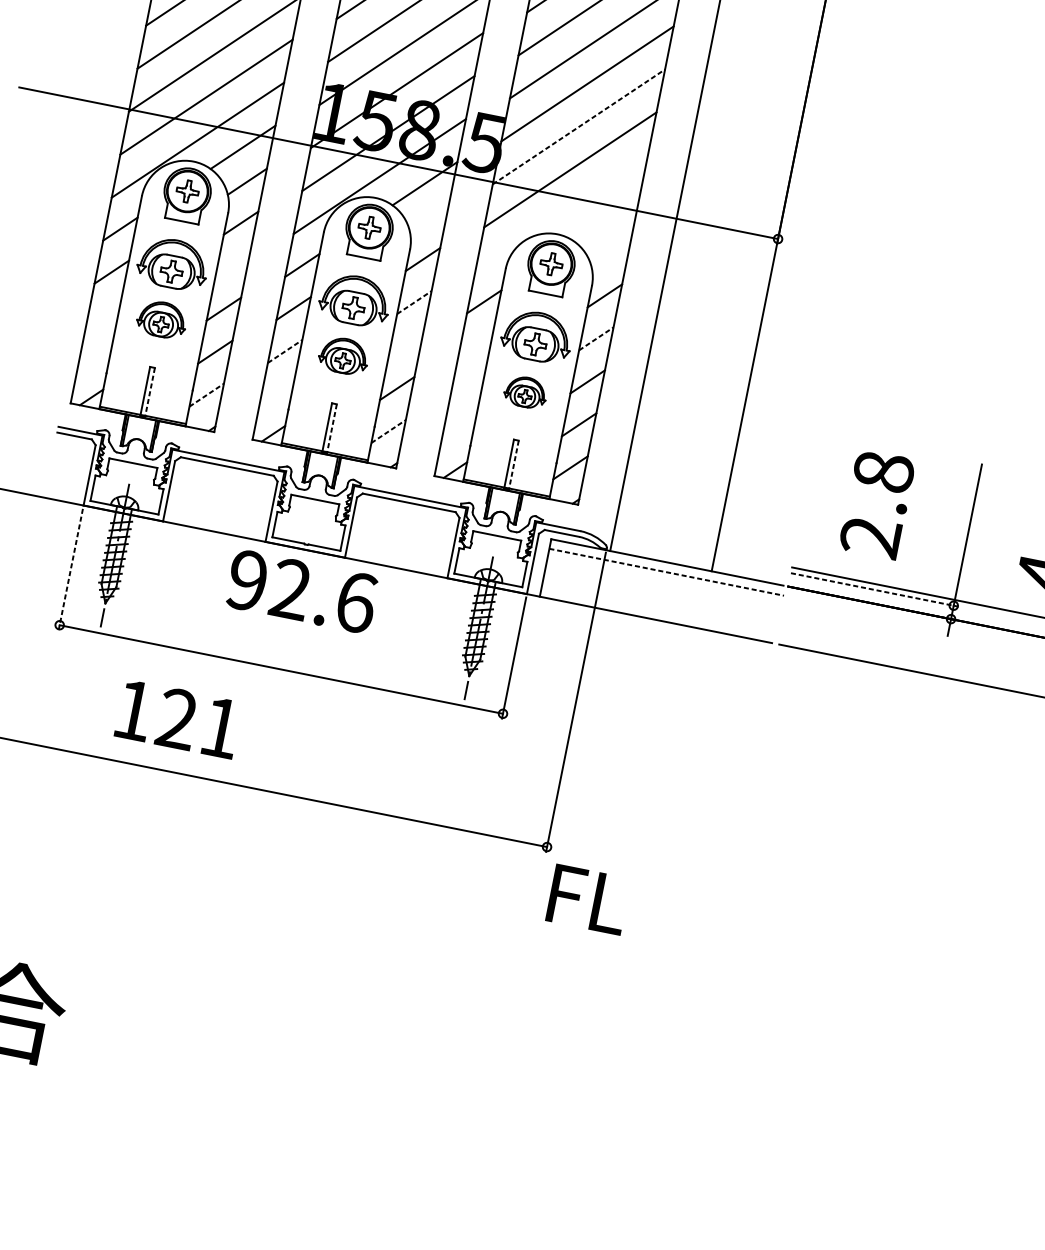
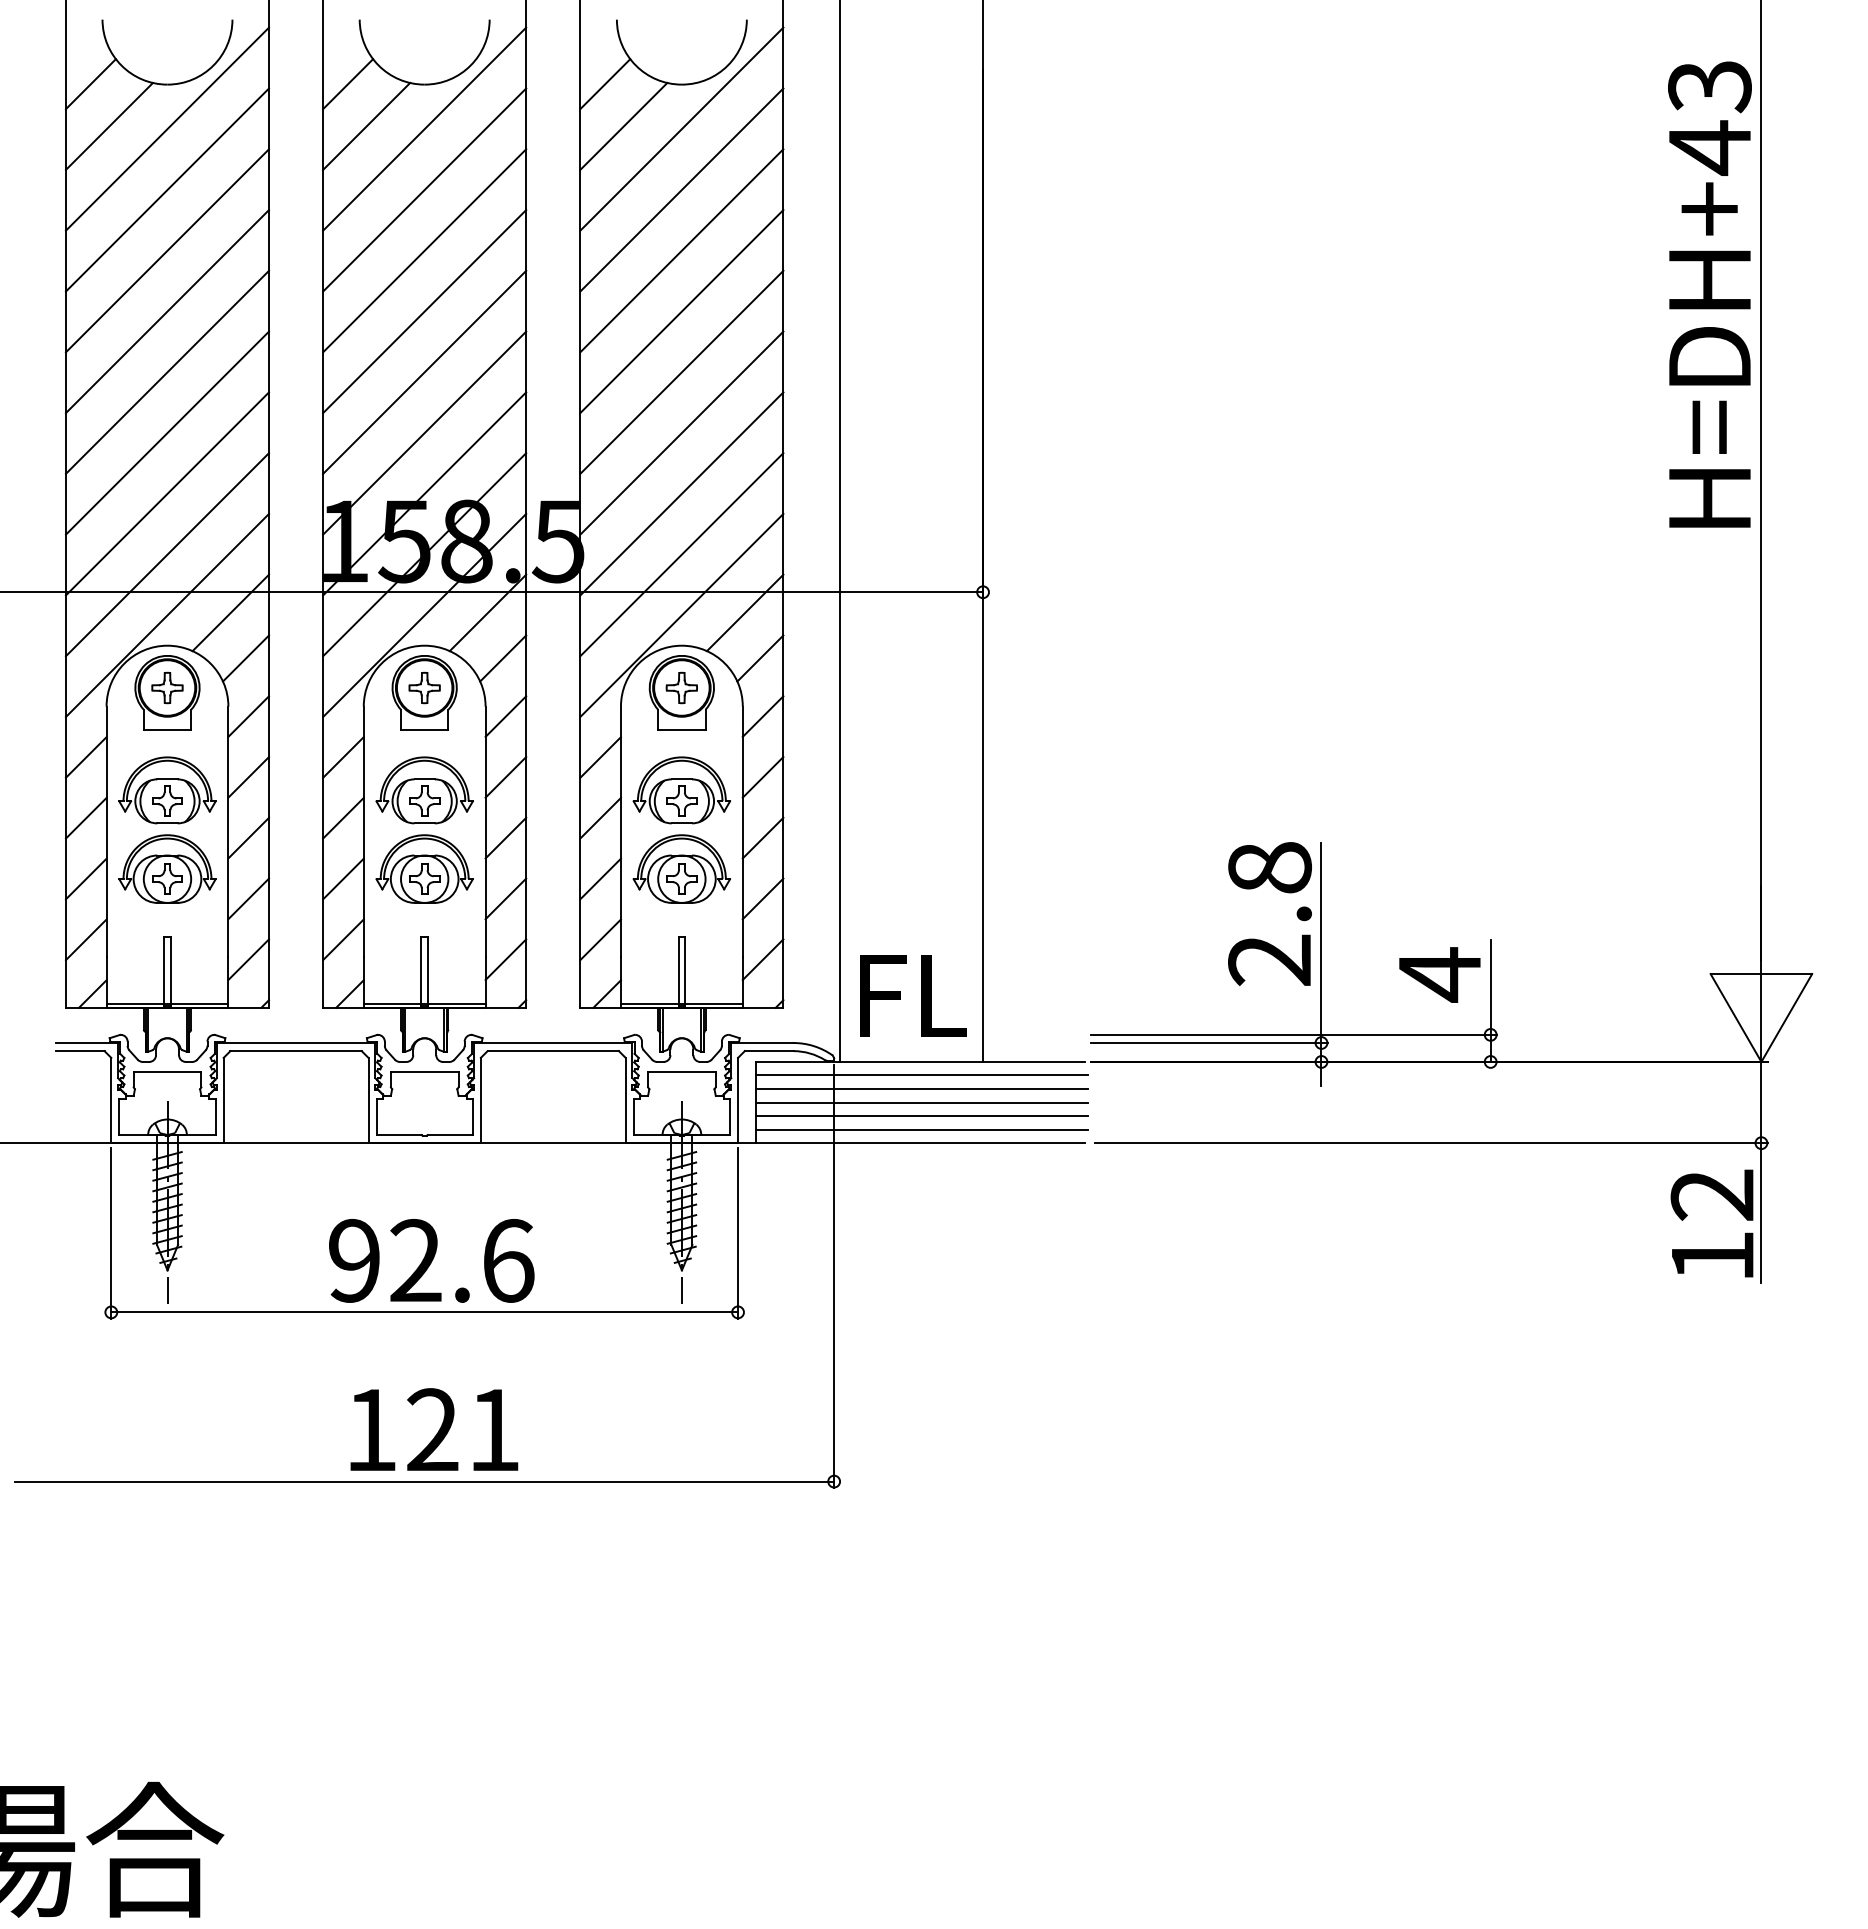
line: (578, 126) -> (681, 493), dashed -> solid
line: (561, 212) -> (681, 614), added
line: (429, 218) -> (503, 658), added
line: (606, 219) -> (744, 612), added
line: (611, 254) -> (760, 658), added
line: (232, 266) -> (248, 777), added
line: (414, 302) -> (505, 777), dashed -> solid
line: (102, 314) -> (85, 878), added
part: (162, 319) -> (167, 868), size x1.43
line: (596, 339) -> (763, 777), dashed -> solid
line: (475, 344) -> (600, 817), added
line: (405, 345) -> (505, 837), added
line: (285, 351) -> (343, 879), dashed -> solid
part: (343, 355) -> (424, 868), size x1.43
line: (94, 357) -> (85, 939), added
line: (467, 387) -> (600, 878), added
part: (525, 391) -> (681, 868), size x1.67
line: (149, 392) -> (170, 971), dashed -> solid
line: (276, 394) -> (343, 939), added
line: (206, 395) -> (248, 959), dashed -> solid
line: (332, 428) -> (428, 971), dashed -> solid
line: (458, 430) -> (600, 939), added
line: (388, 431) -> (505, 959), dashed -> solid
line: (514, 465) -> (685, 971), dashed -> solid
text: (876, 503) -> (1269, 913), moved
line: (70, 569) -> (111, 1233), dashed -> solid
line: (666, 572) -> (922, 1075), dashed -> solid
line: (664, 582) -> (922, 1089), added
line: (875, 590) -> (1210, 1043), dashed -> solid
text: (301, 591) -> (431, 1260), moved
line: (663, 591) -> (922, 1102), added
line: (661, 601) -> (922, 1116), added
line: (659, 610) -> (922, 1129), added
text: (178, 718) -> (434, 1429), moved
text: (588, 899) -> (913, 995), moved

